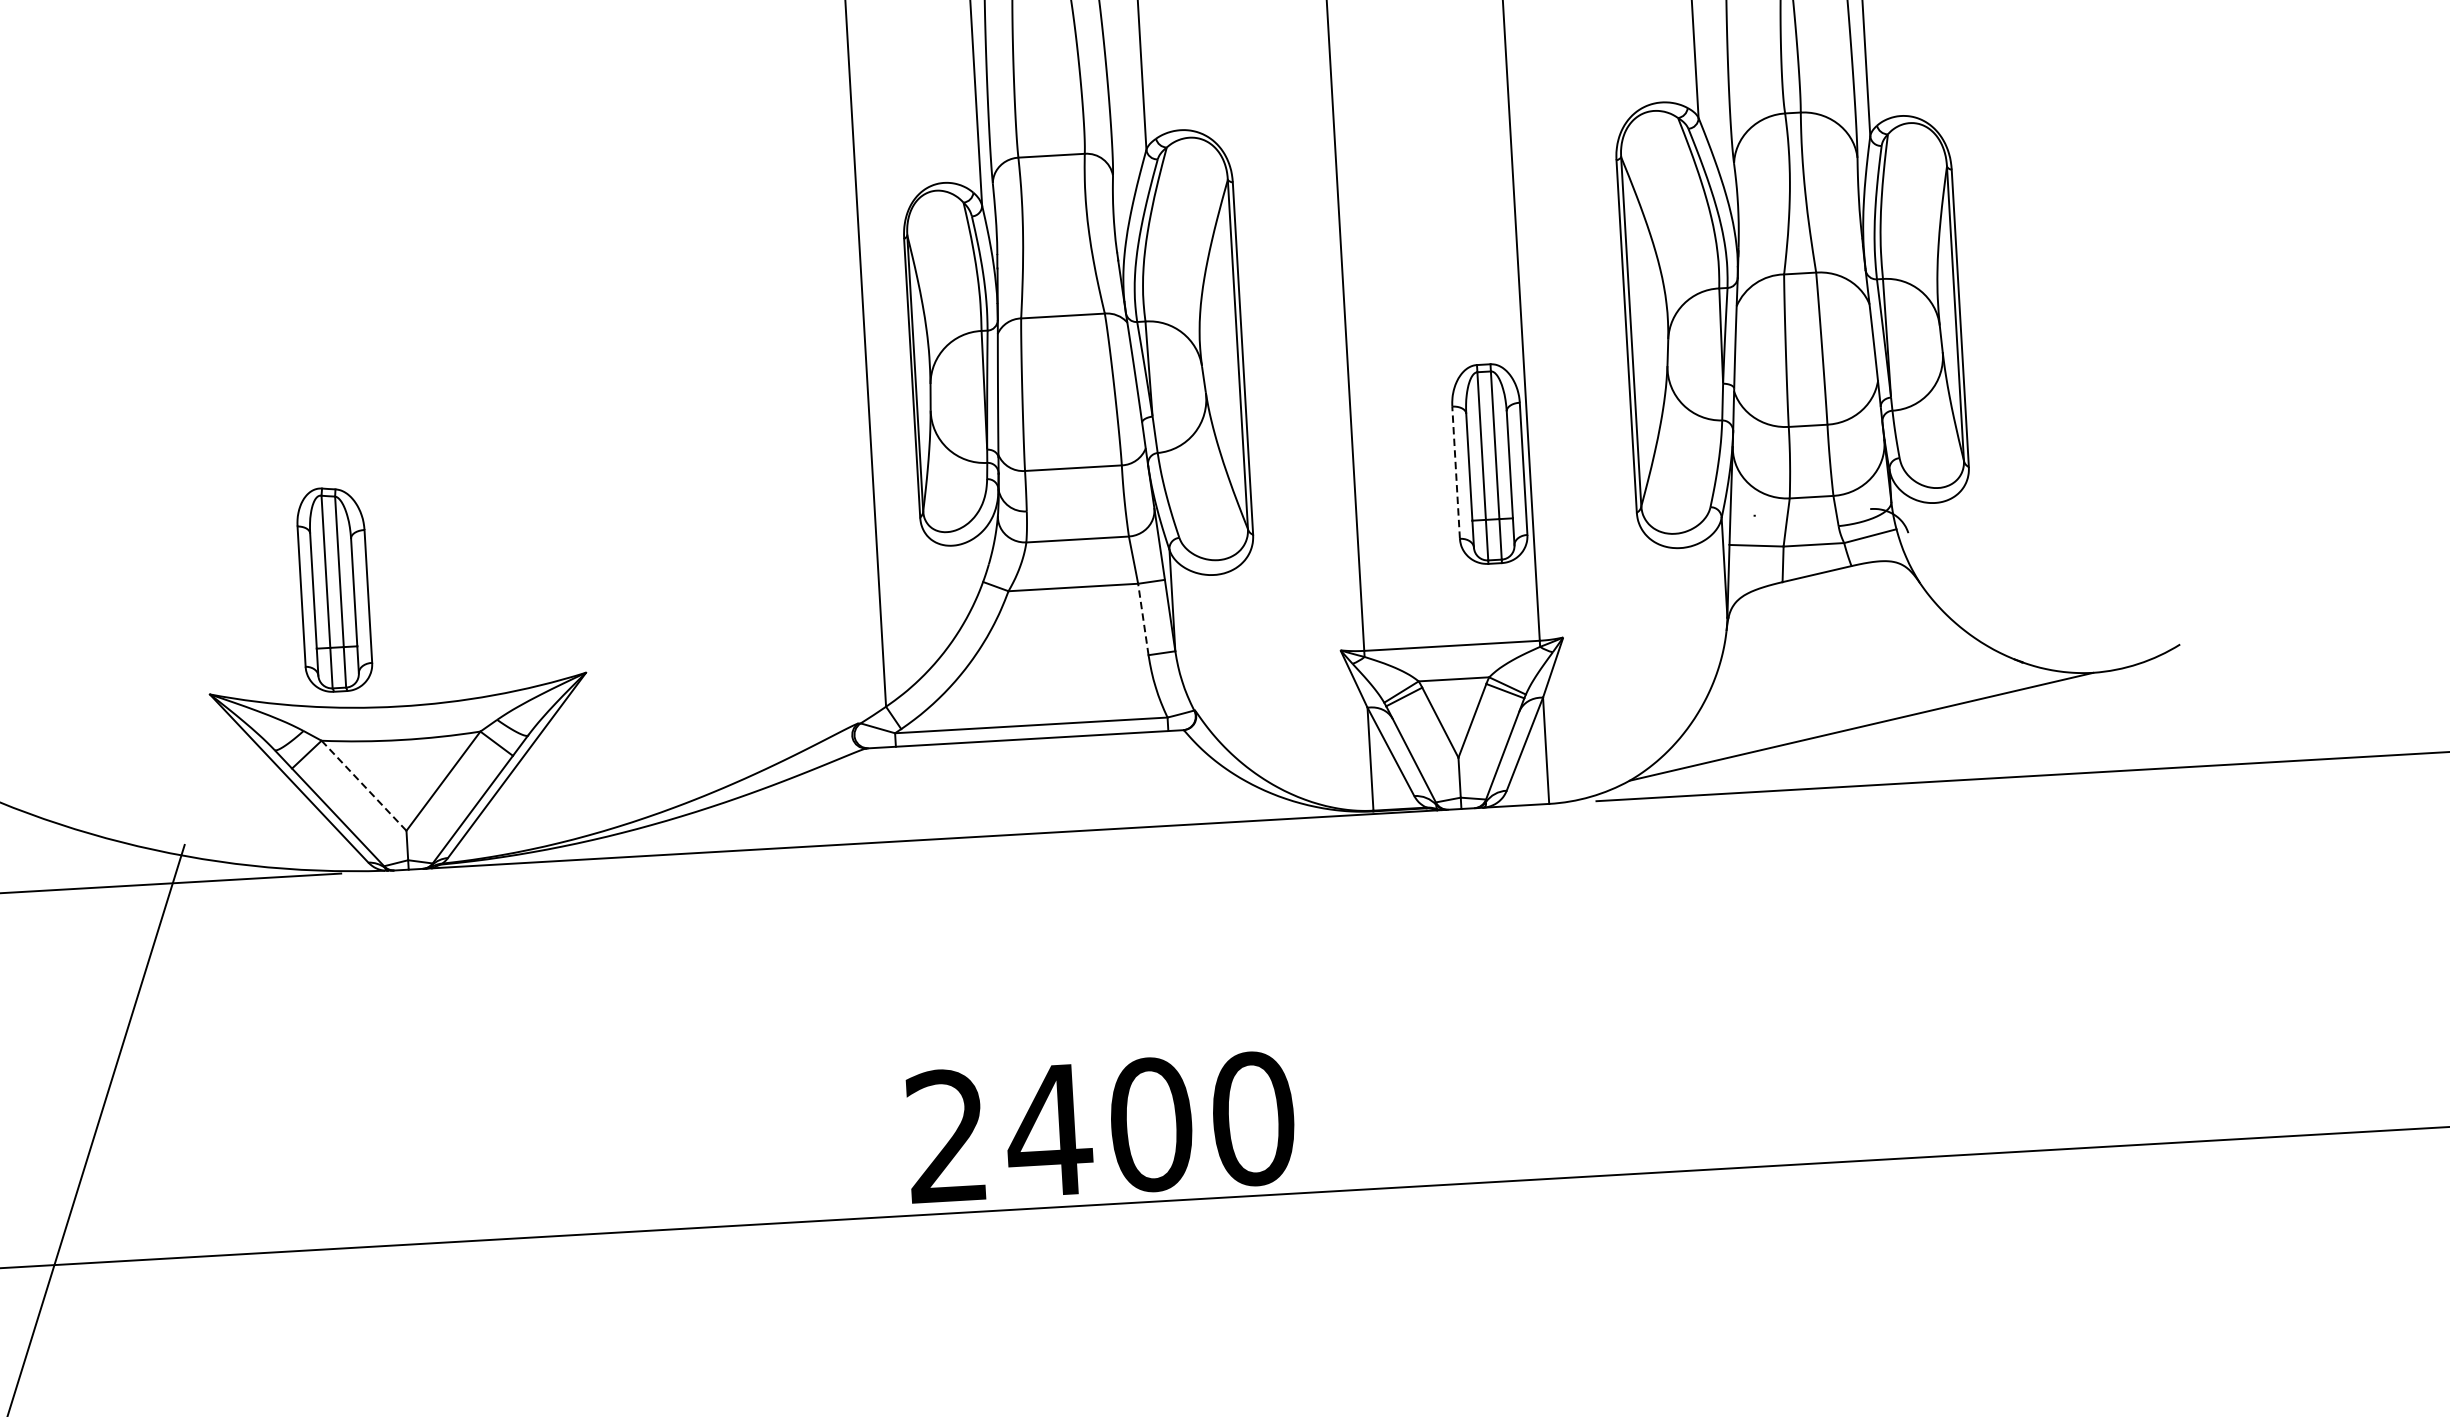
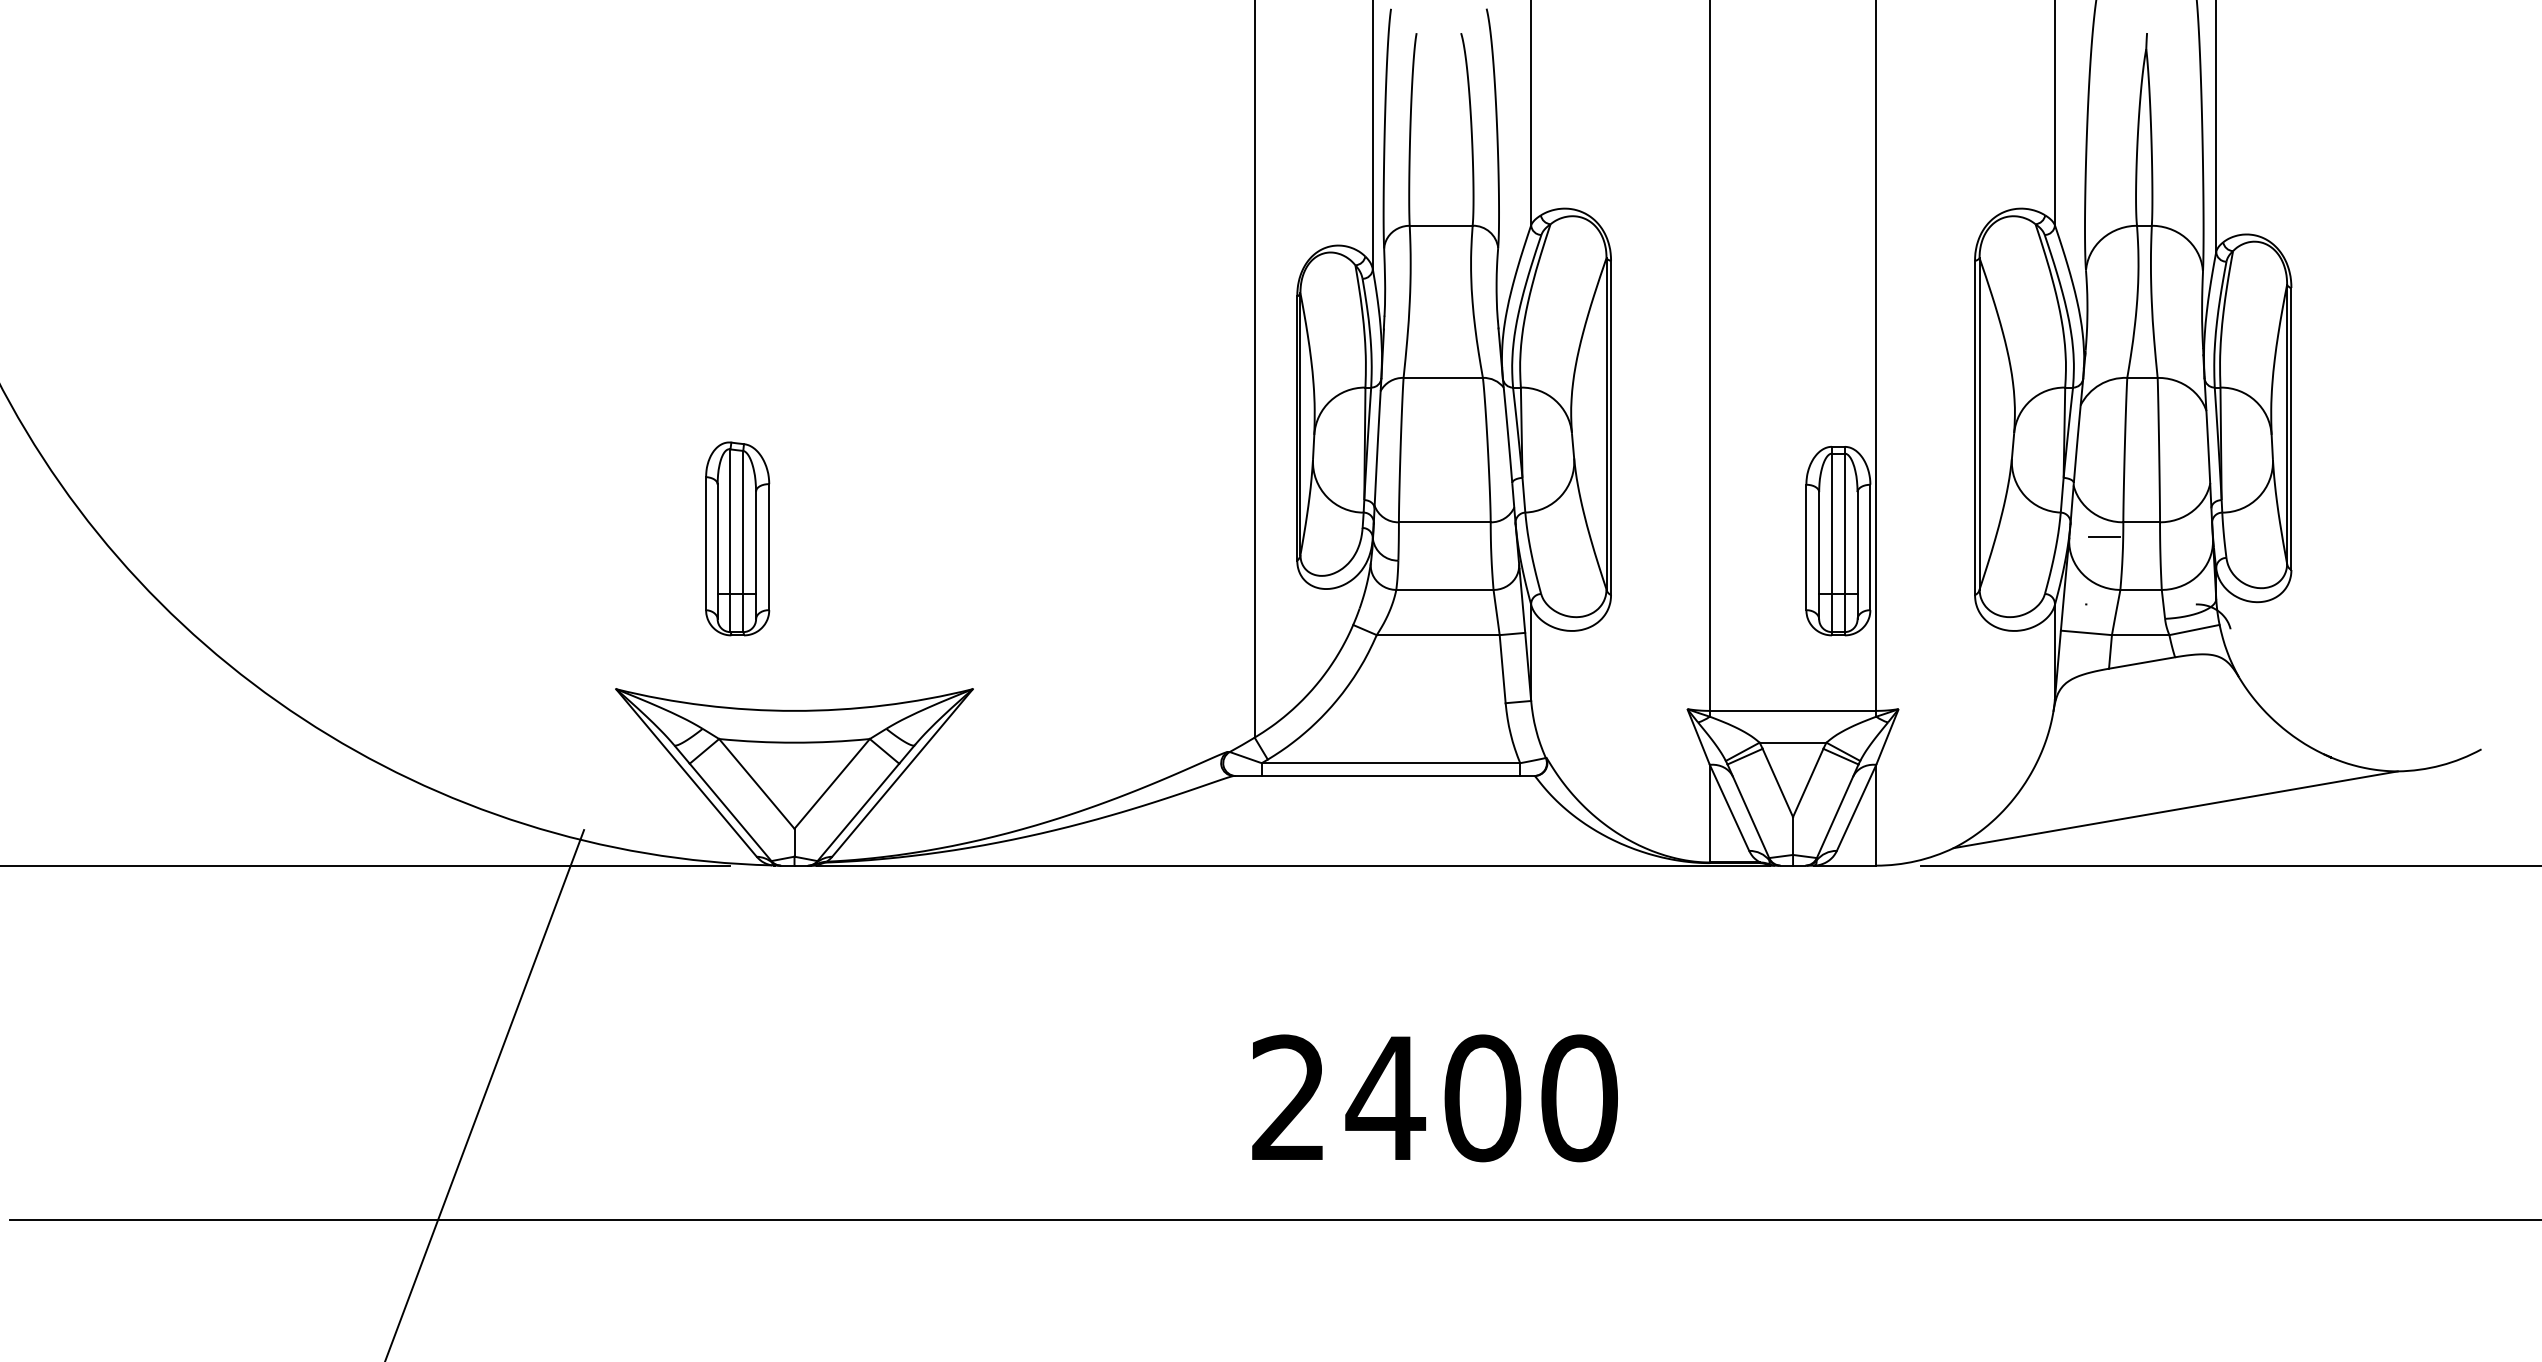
line: (1769, 443) -> (2104, 536), added
line: (1456, 472) -> (1806, 547), dashed -> solid
part: (334, 589) -> (737, 538), moved
line: (1143, 618) -> (1502, 668), dashed -> solid
line: (363, 785) -> (756, 783), dashed -> solid
text: (1100, 1127) -> (1434, 1098), moved

